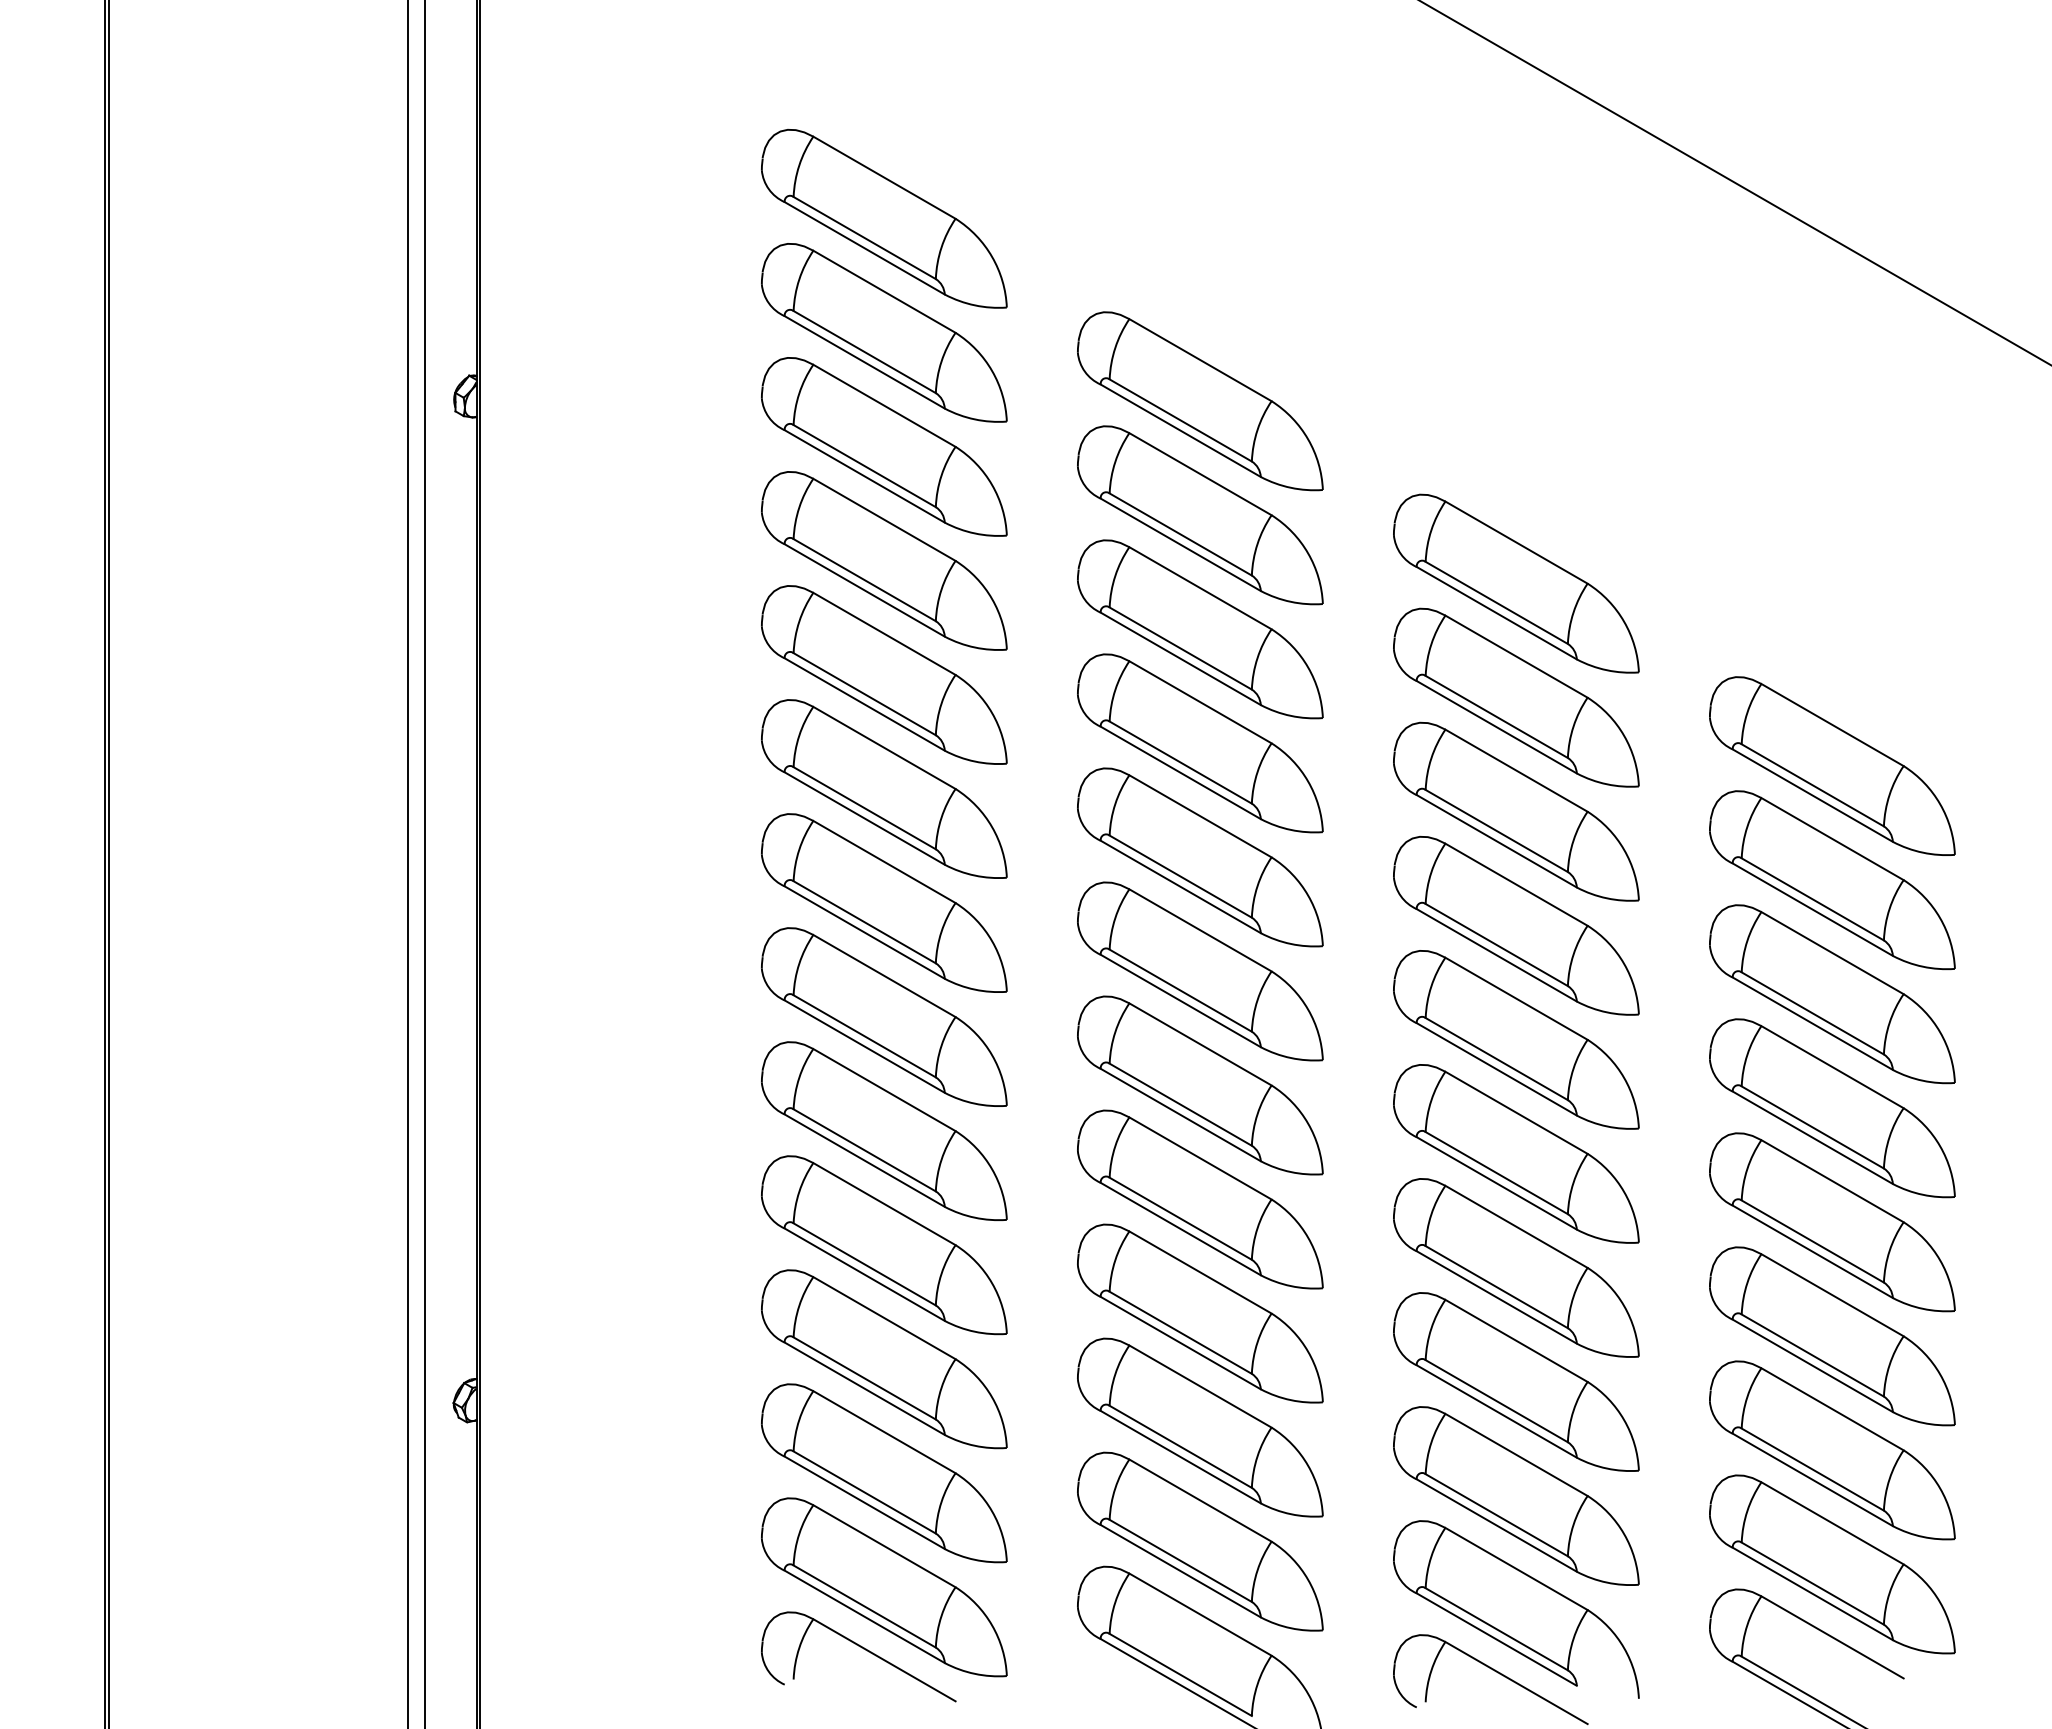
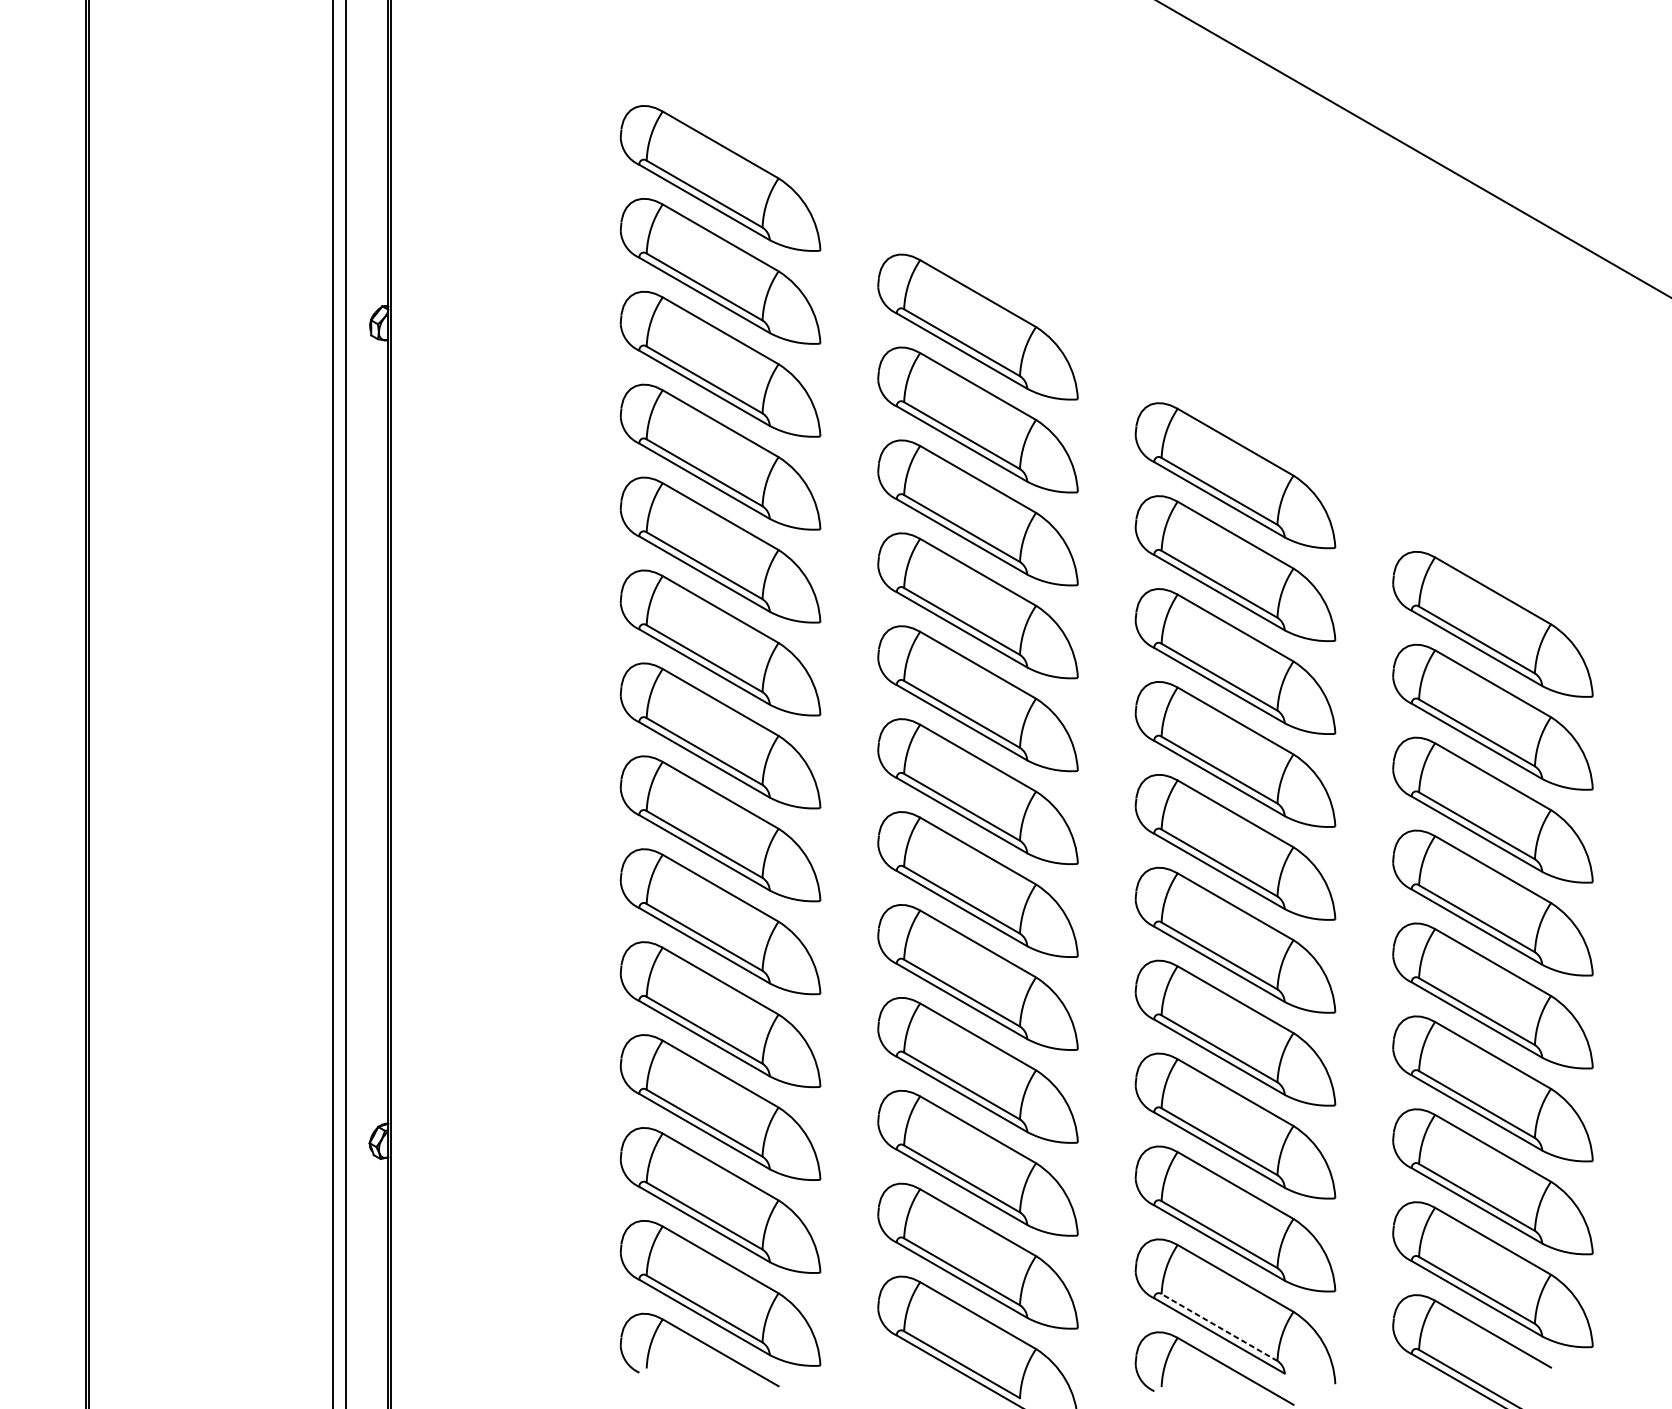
line: (1496, 1629) -> (1219, 1327), solid -> dashed

